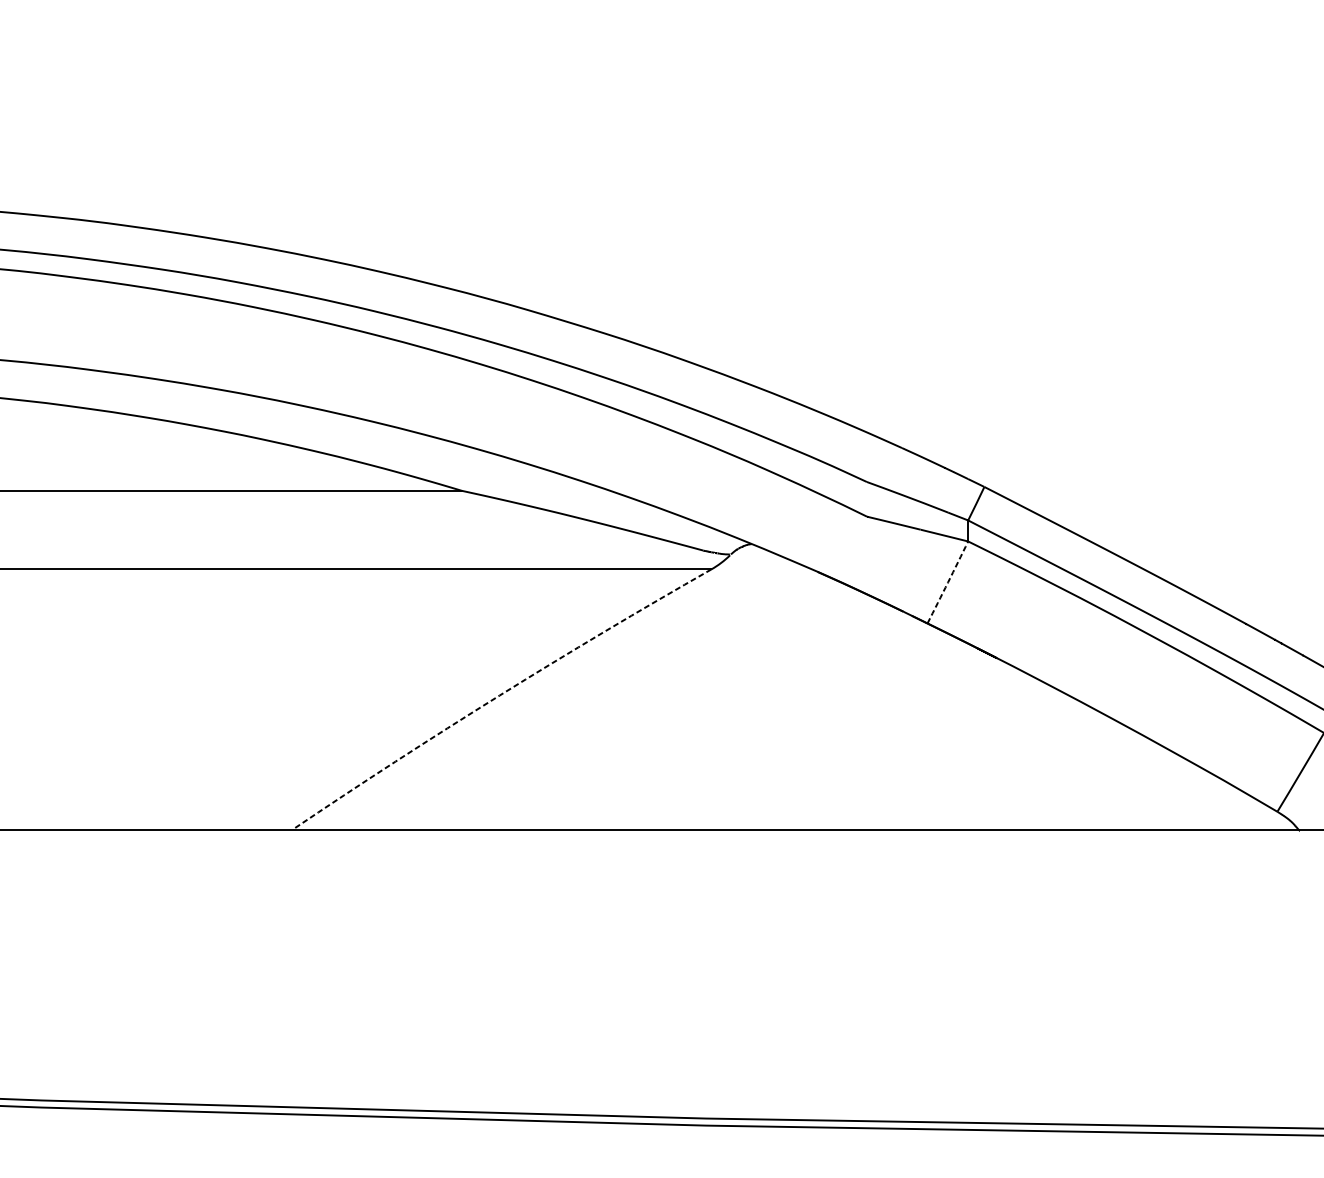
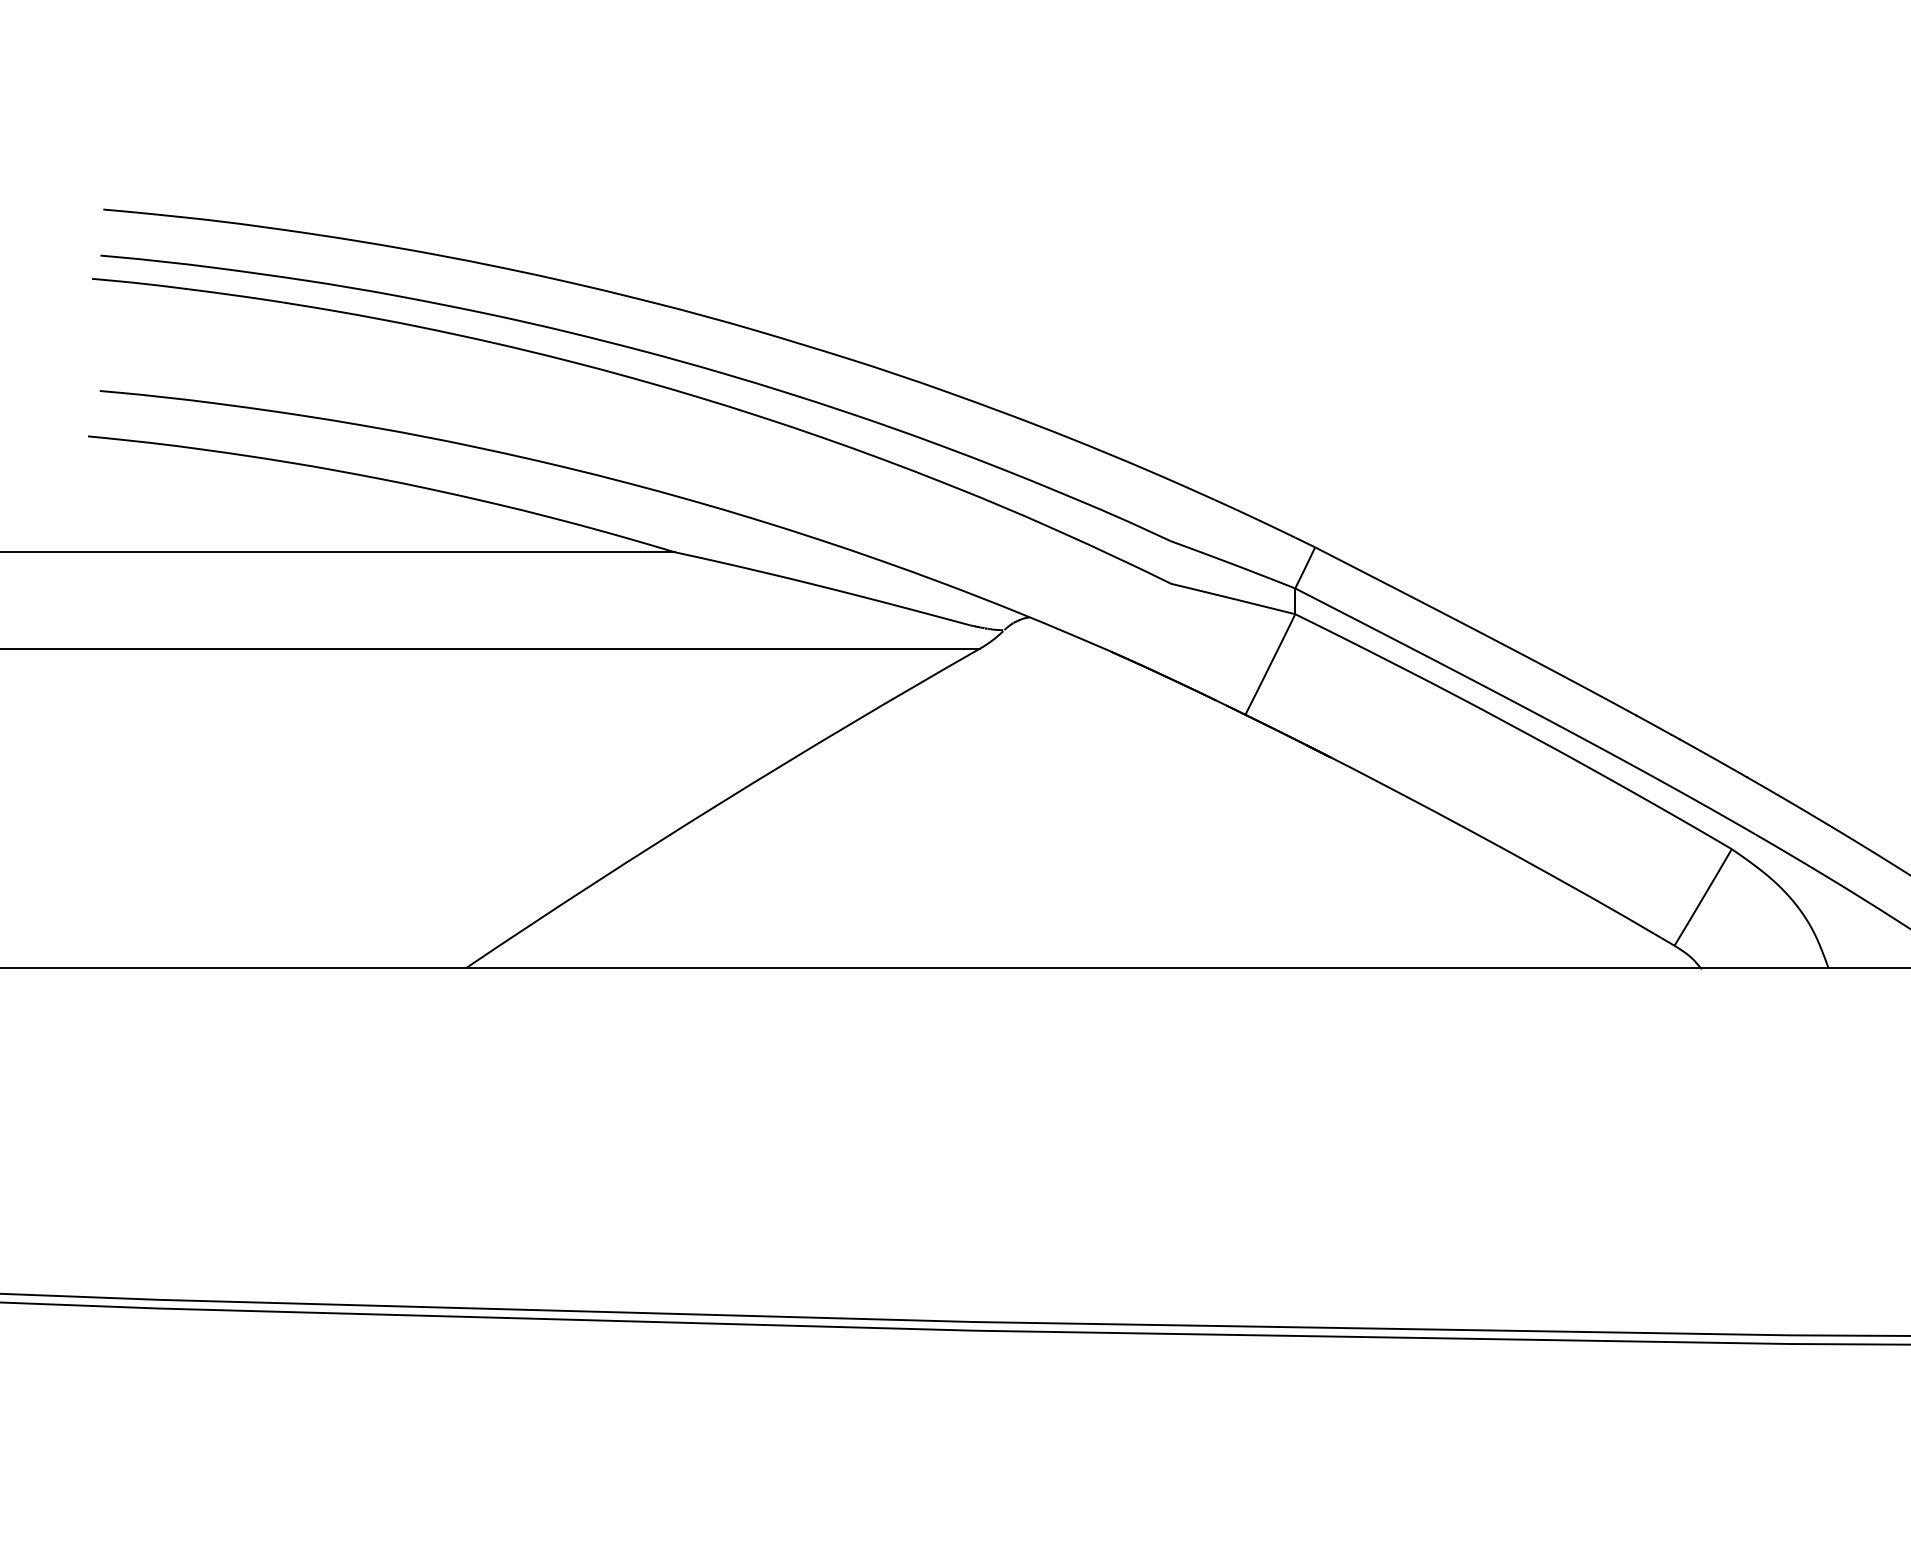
arc: (947, 582) -> (1270, 664), dashed -> solid
arc: (499, 695) -> (720, 803), dashed -> solid

